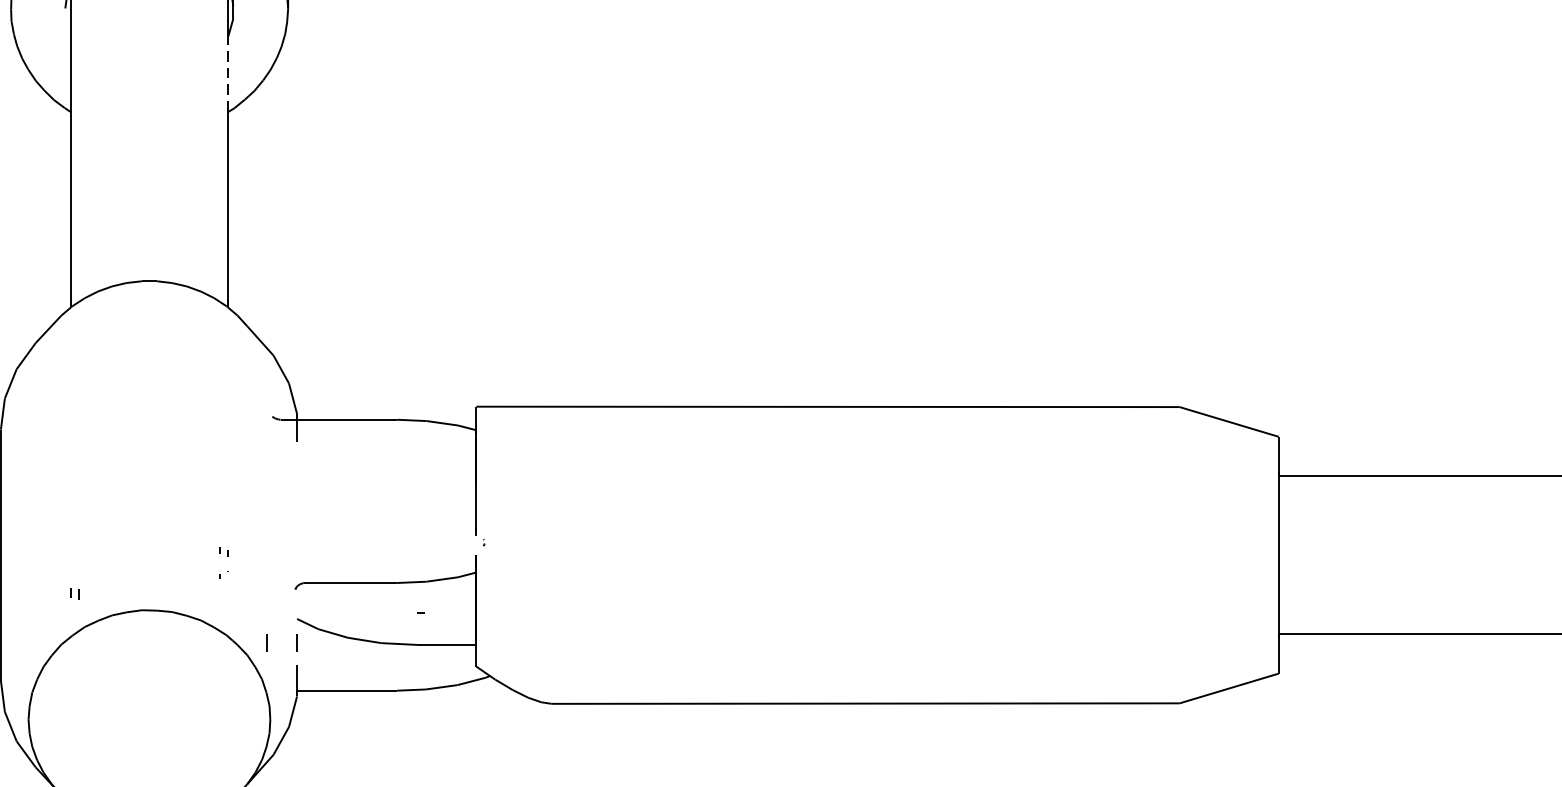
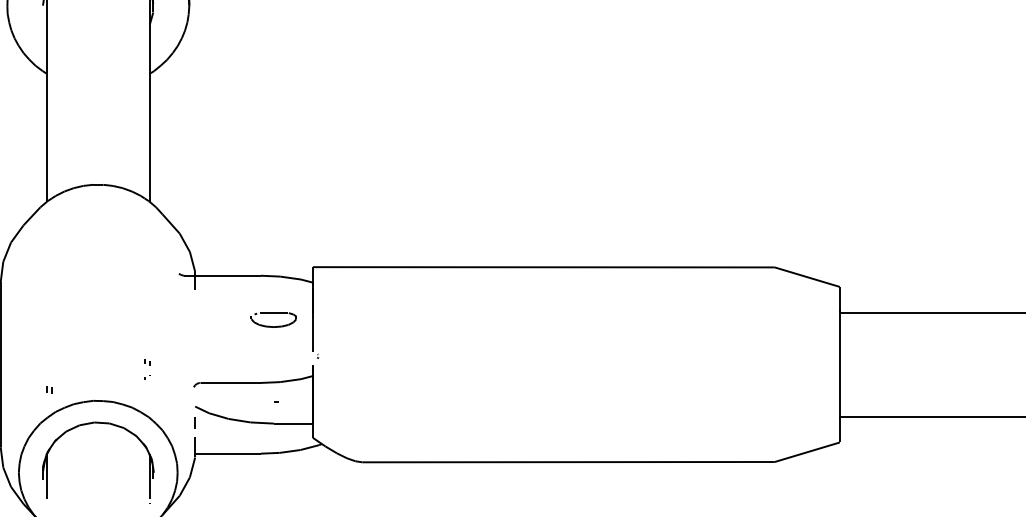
line: (227, 73) -> (149, 48), dashed -> solid
part: (416, 486) -> (273, 319), added
line: (265, 643) -> (174, 422), removed
part: (160, 646) -> (105, 424), added

